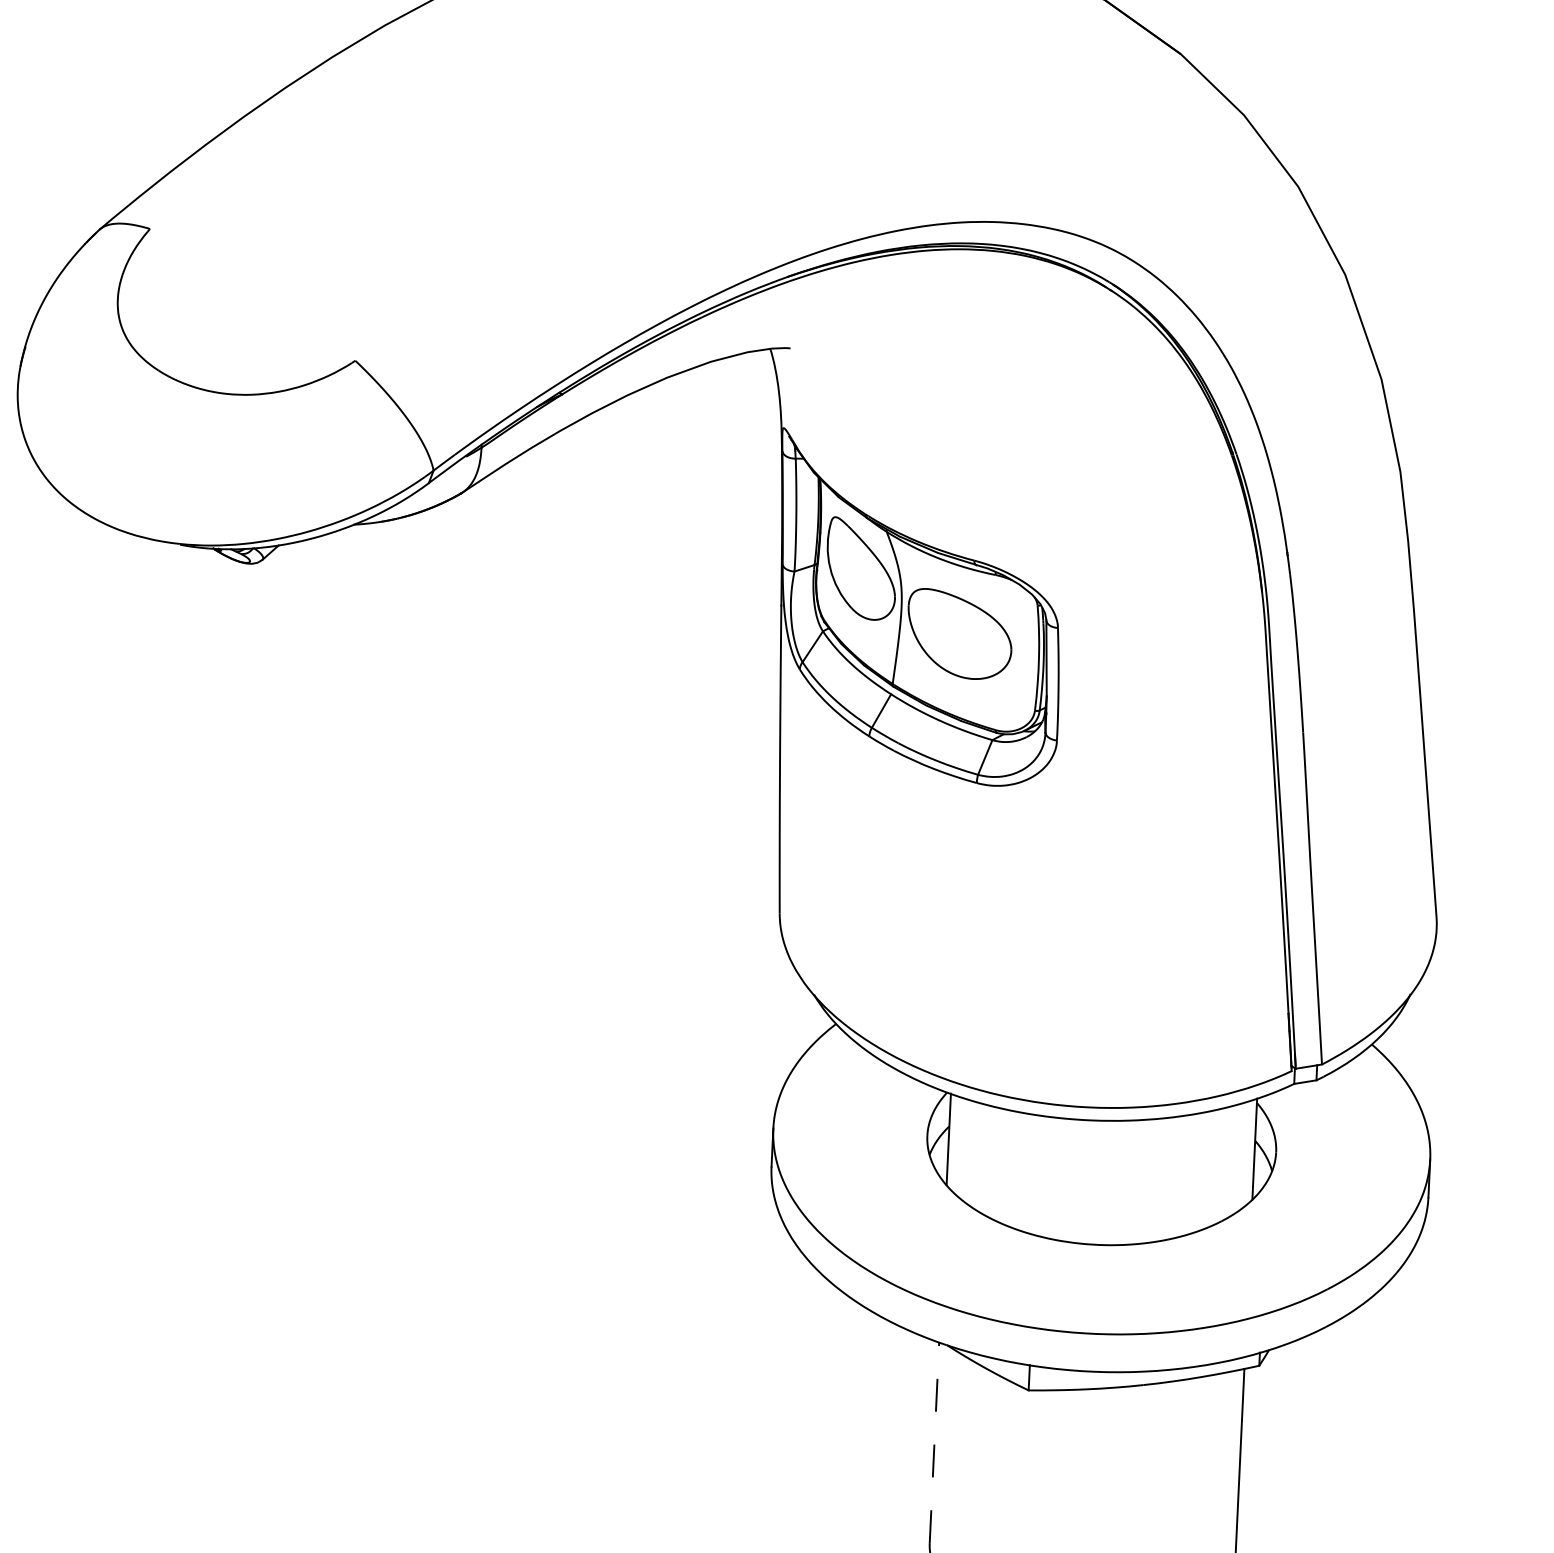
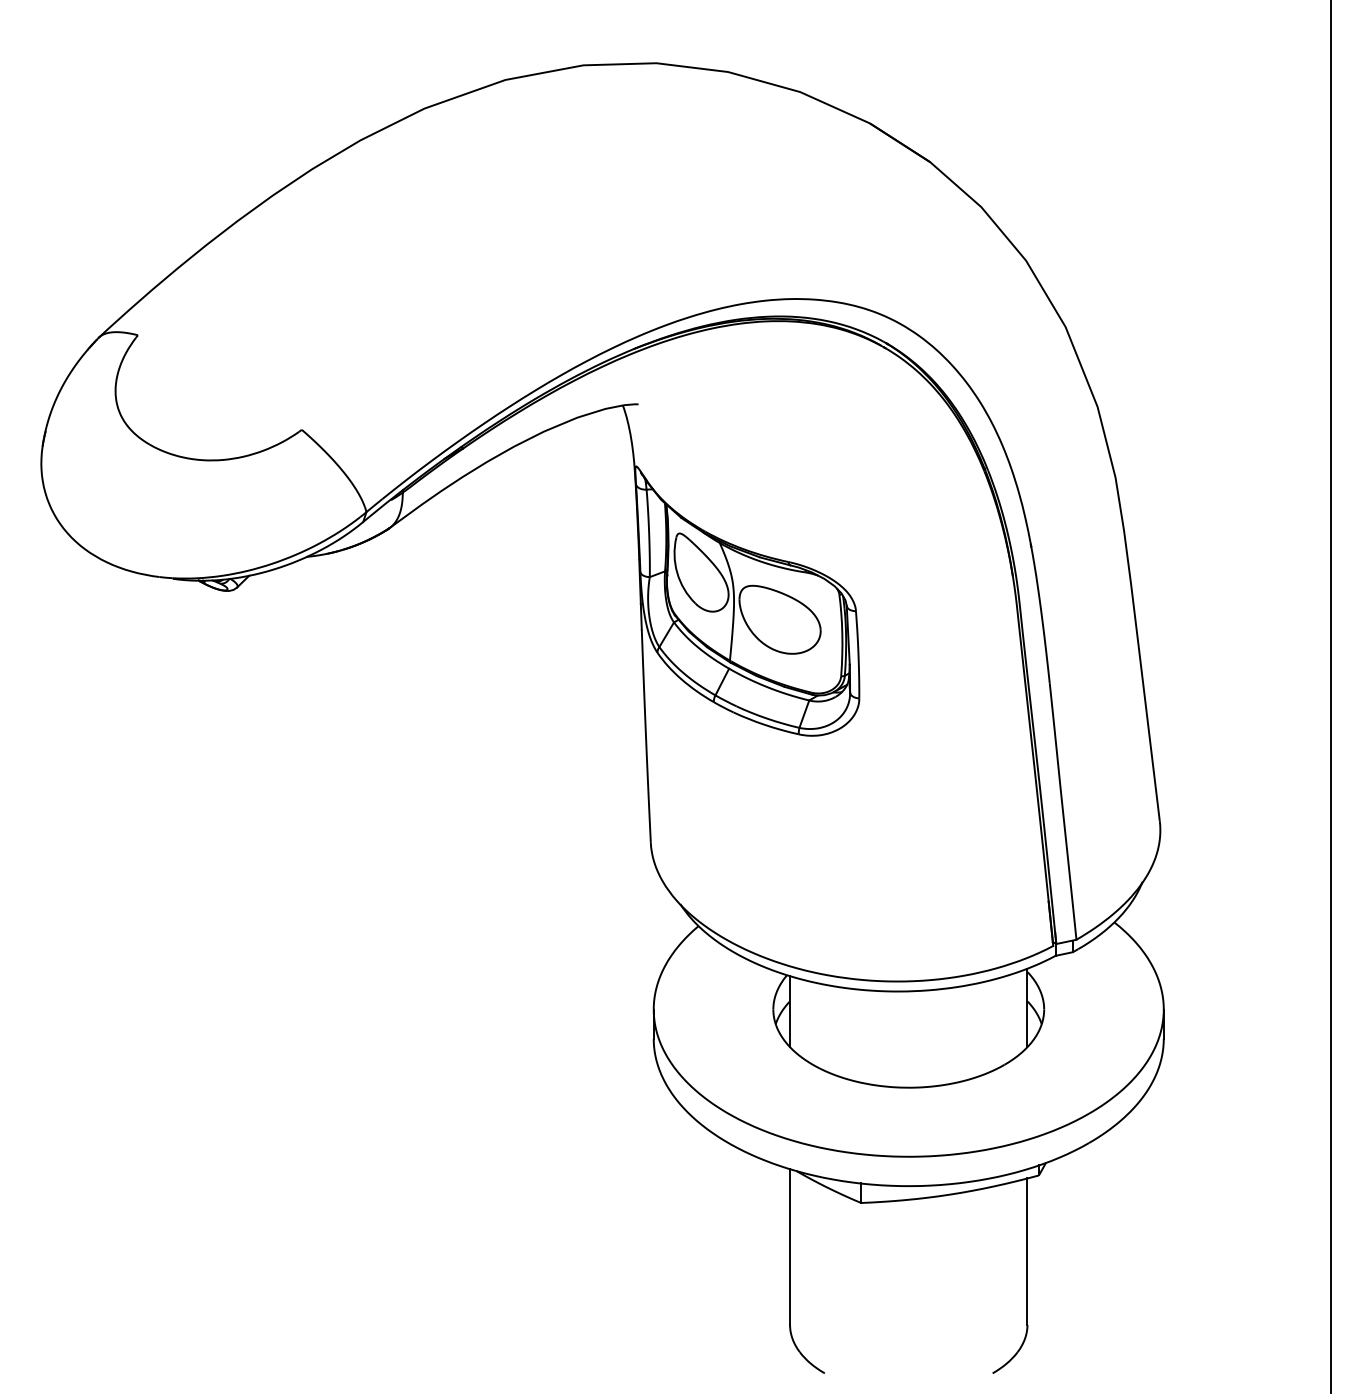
line: (935, 1442) -> (790, 1246), dashed -> solid

